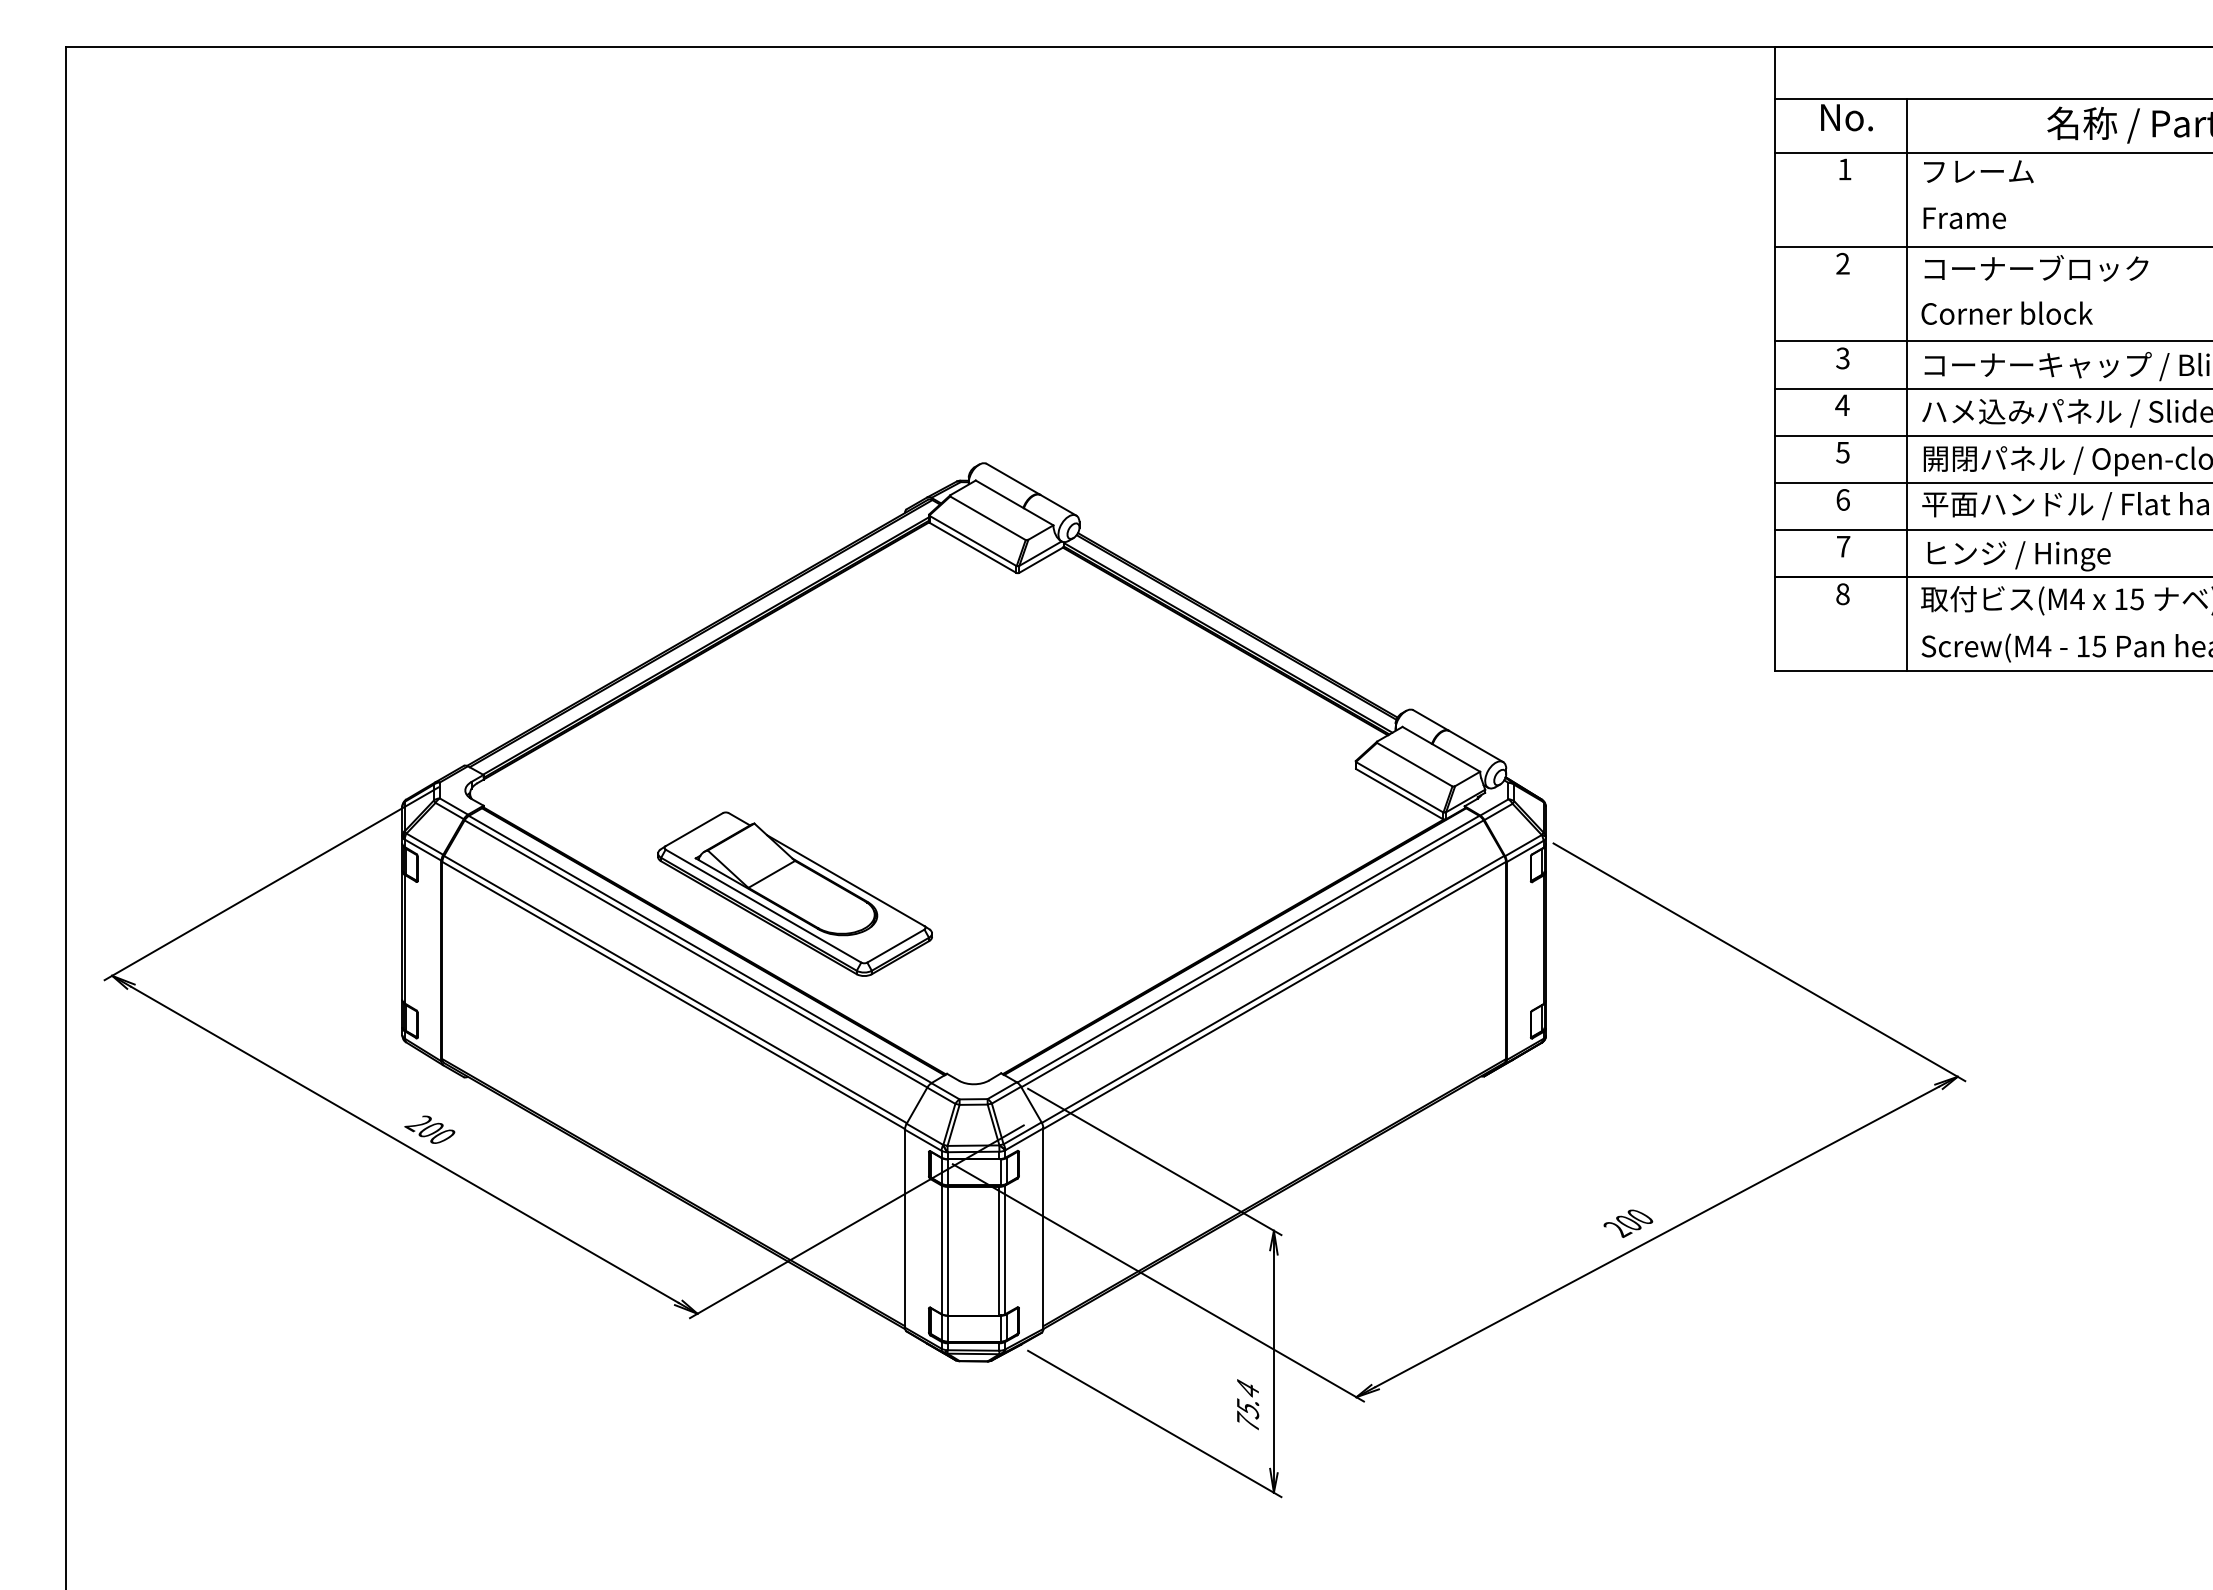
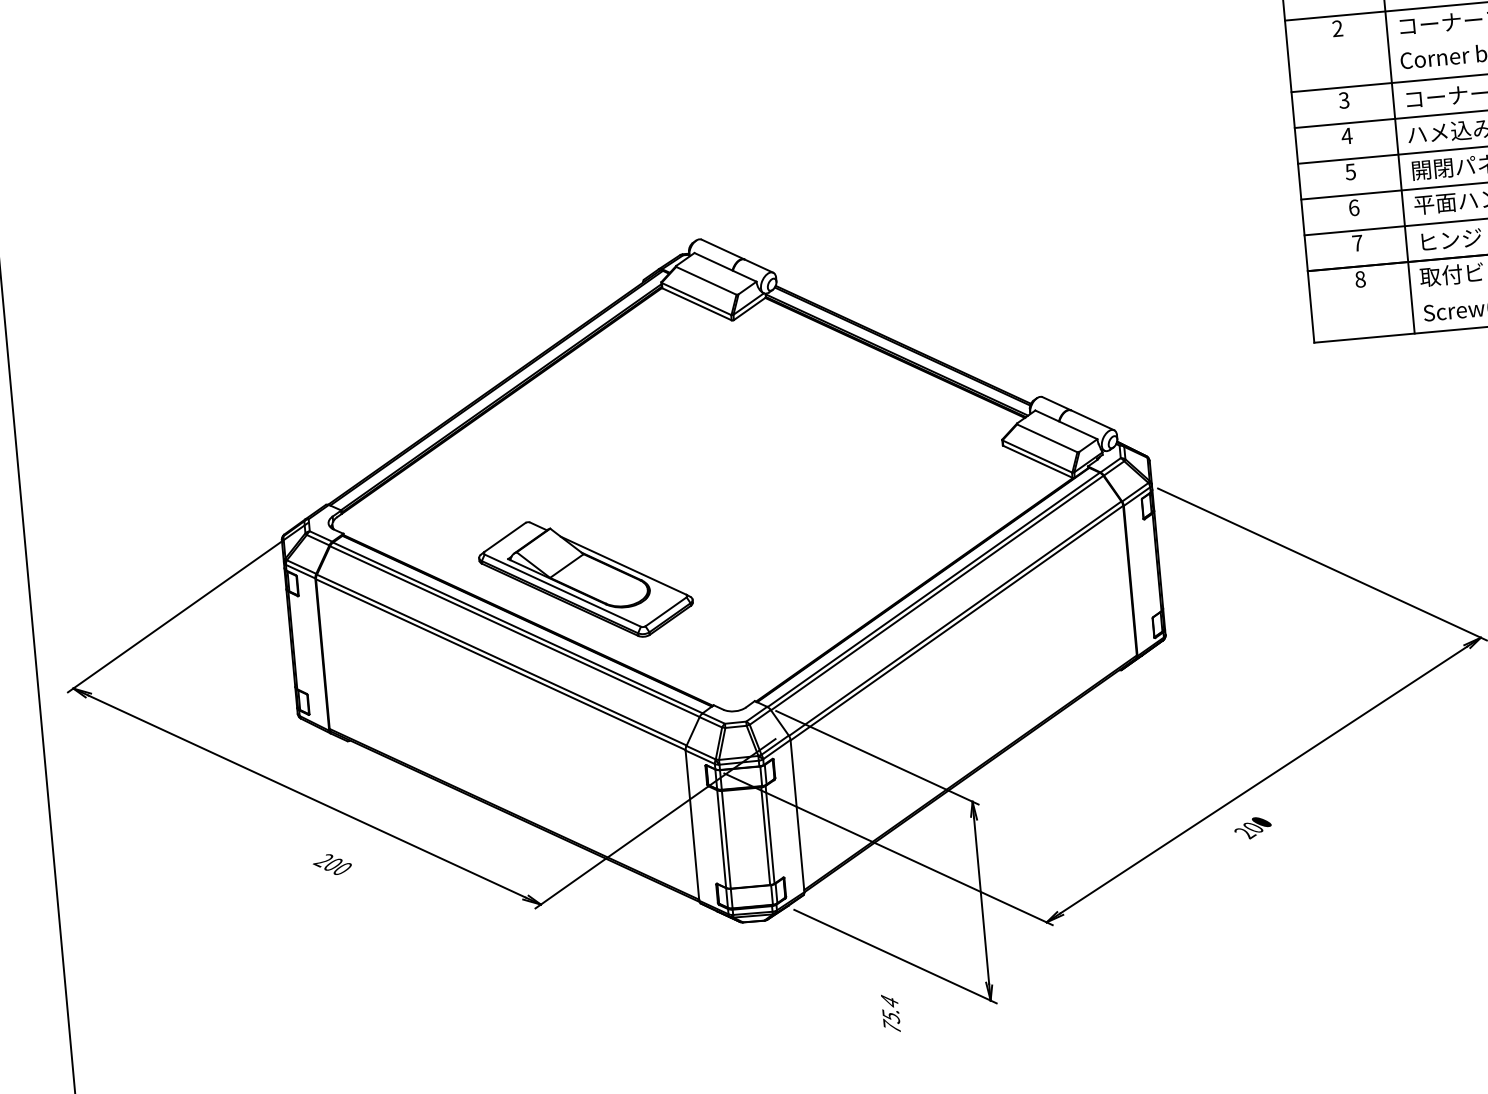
text: (429, 1129) -> (332, 864), moved
text: (1628, 1223) -> (1253, 828), moved
text: (1248, 1404) -> (891, 1013), moved

